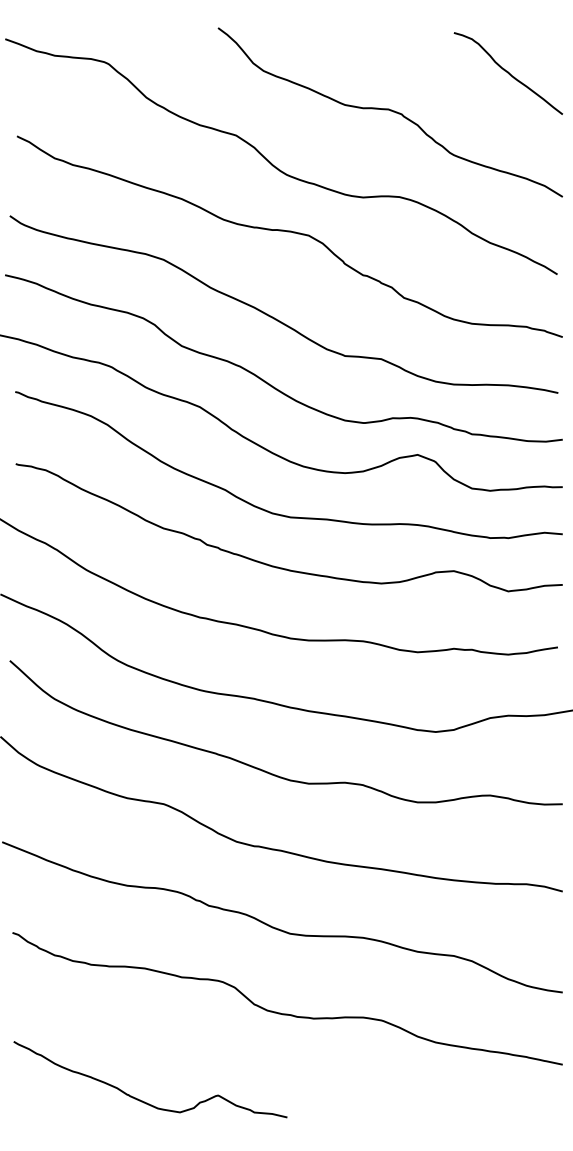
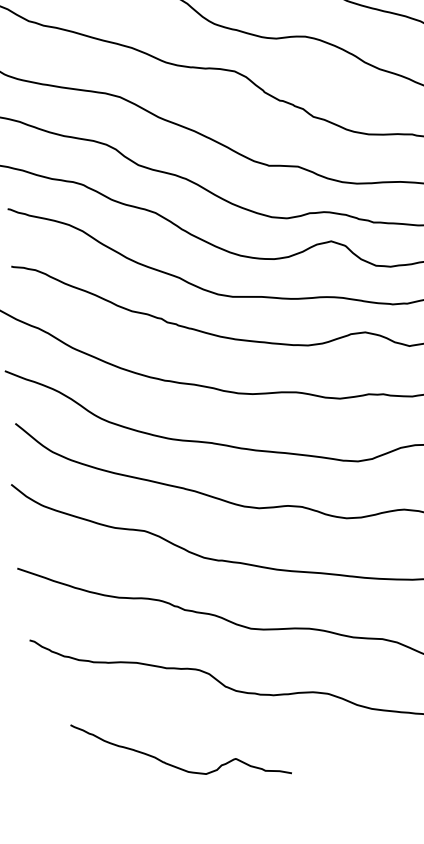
curve: (140, 1099) -> (174, 765), moved

